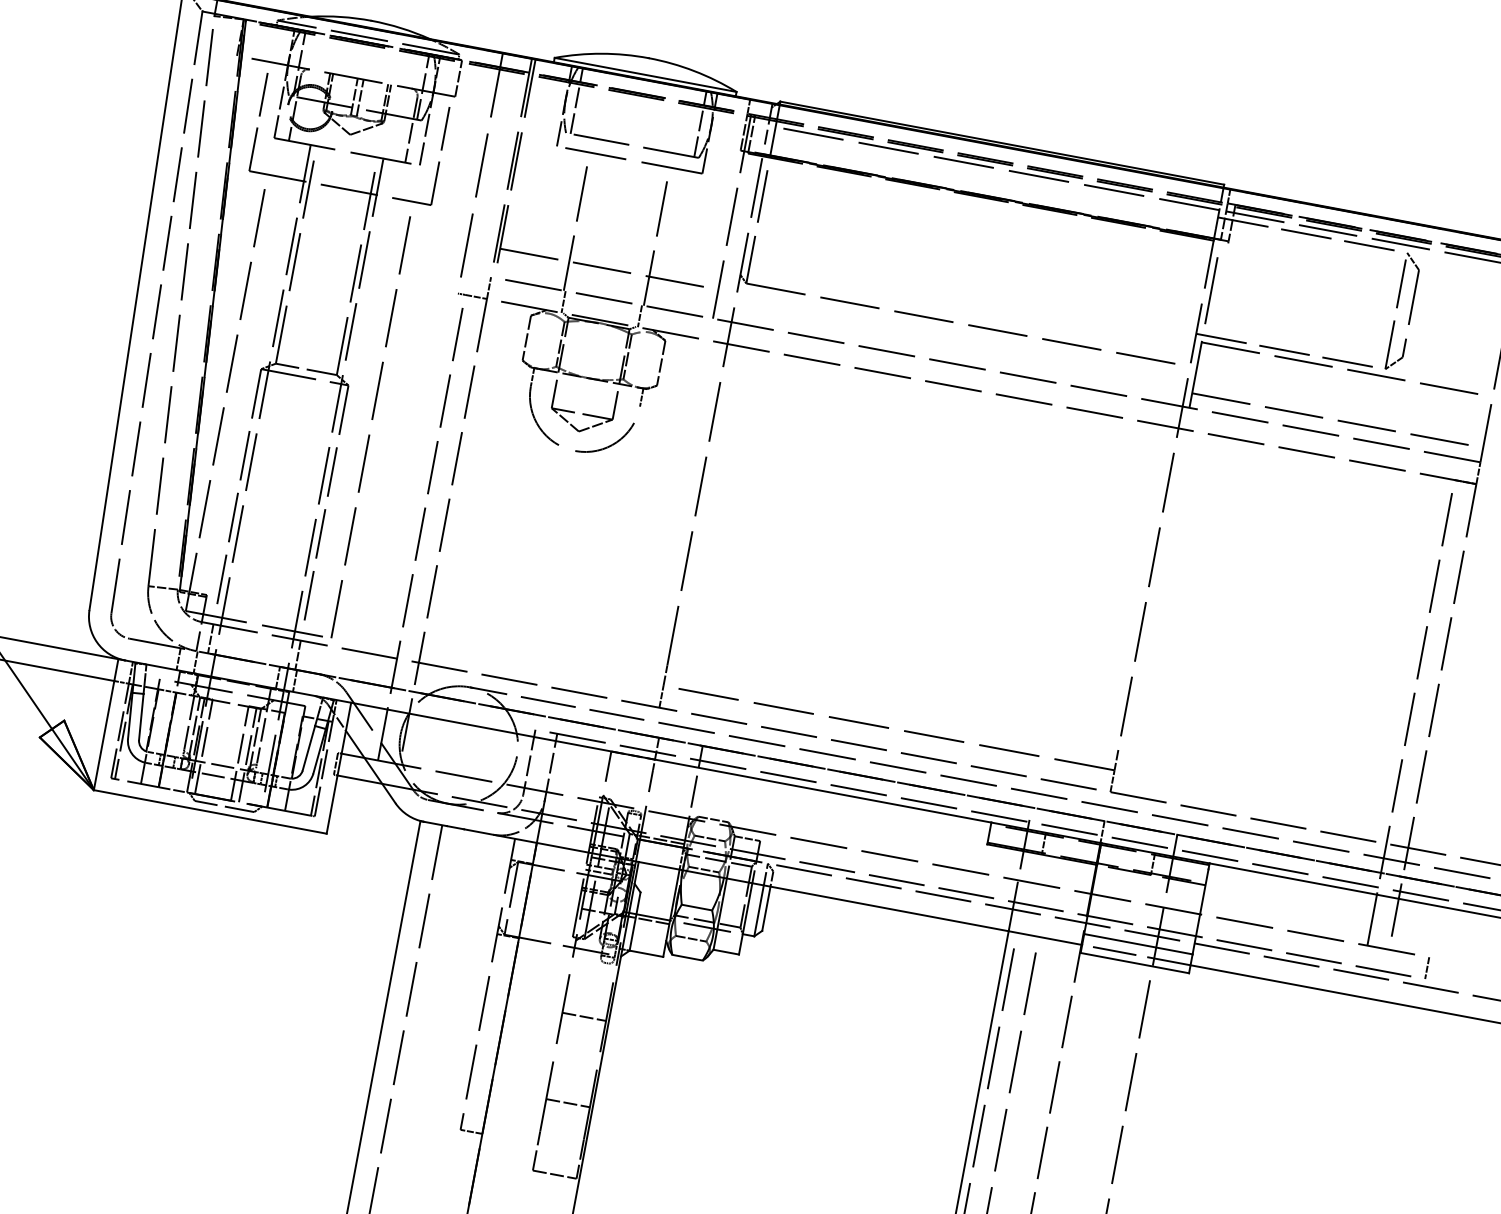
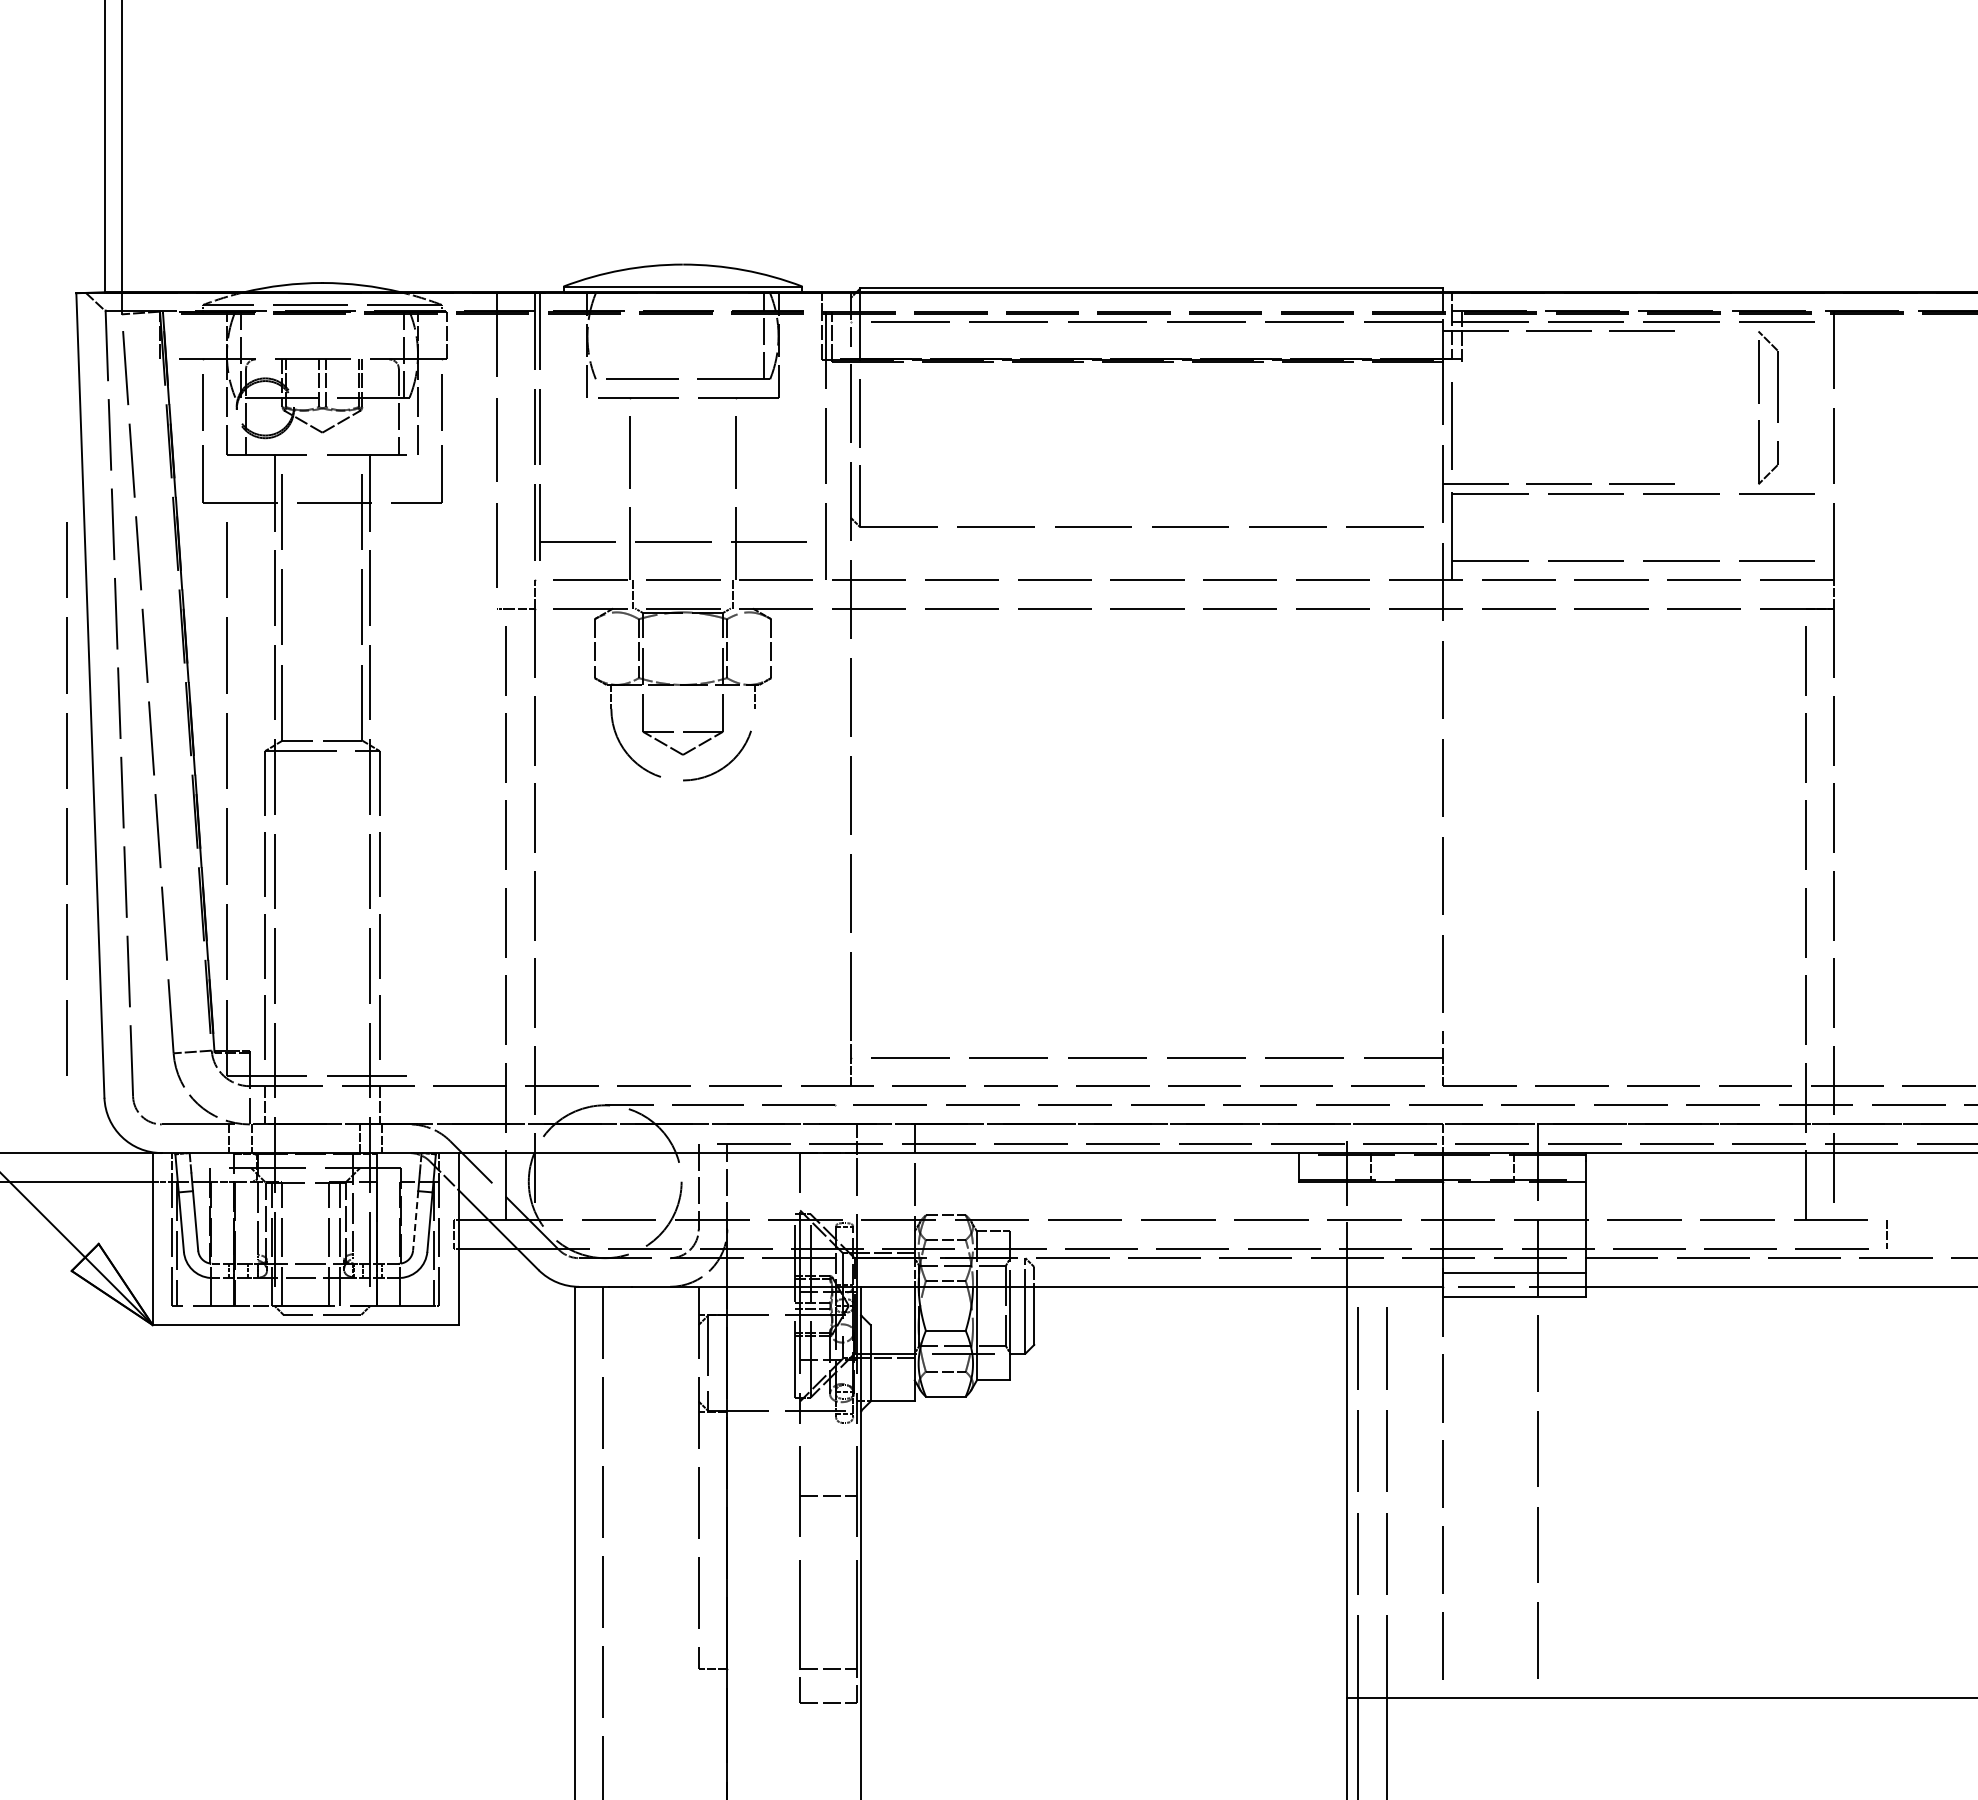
line: (576, 101) -> (601, 336), removed
part: (1410, 313) -> (1777, 407), moved
line: (371, 419) -> (66, 788), moved
line: (308, 747) -> (415, 1220), solid -> dashed
line: (567, 1103) -> (828, 1668), moved

